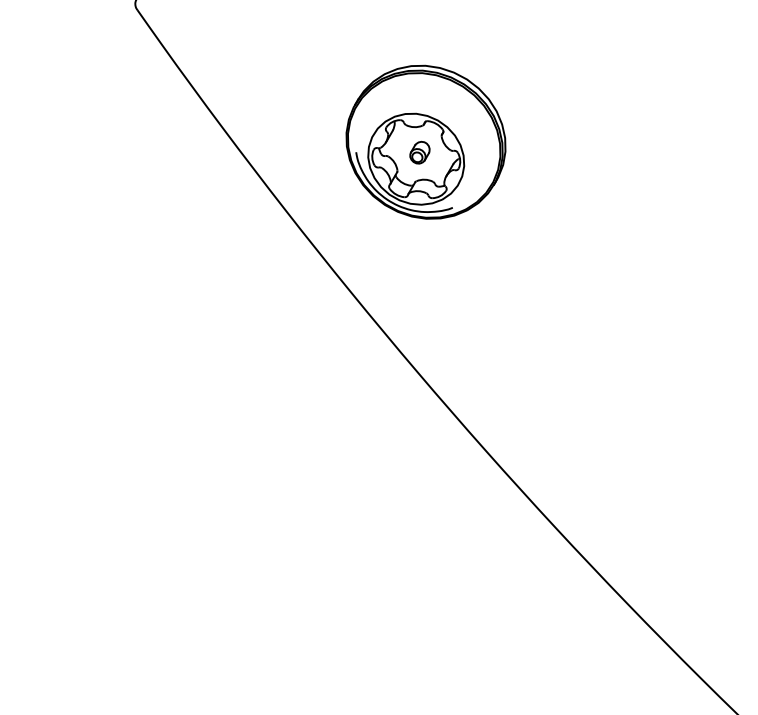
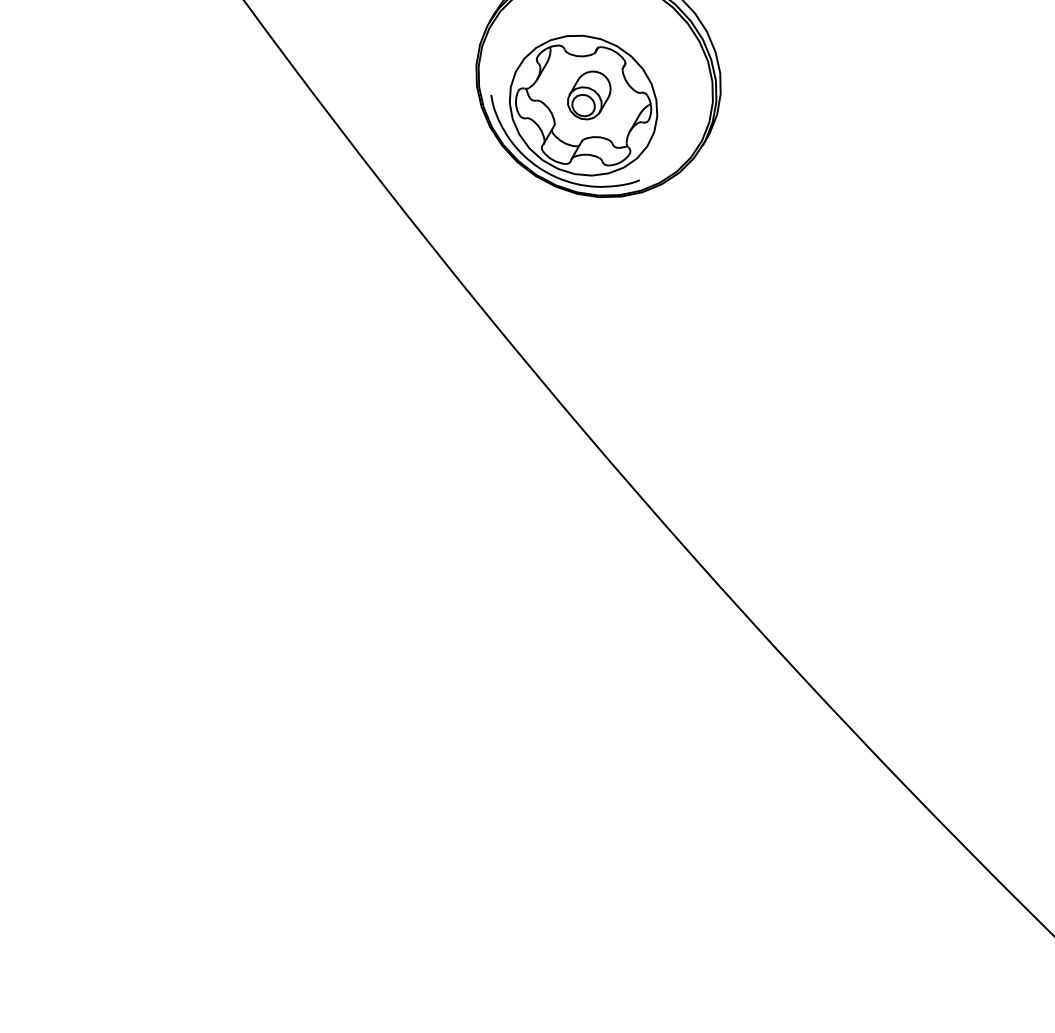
part: (419, 152) -> (588, 95), size x1.43

